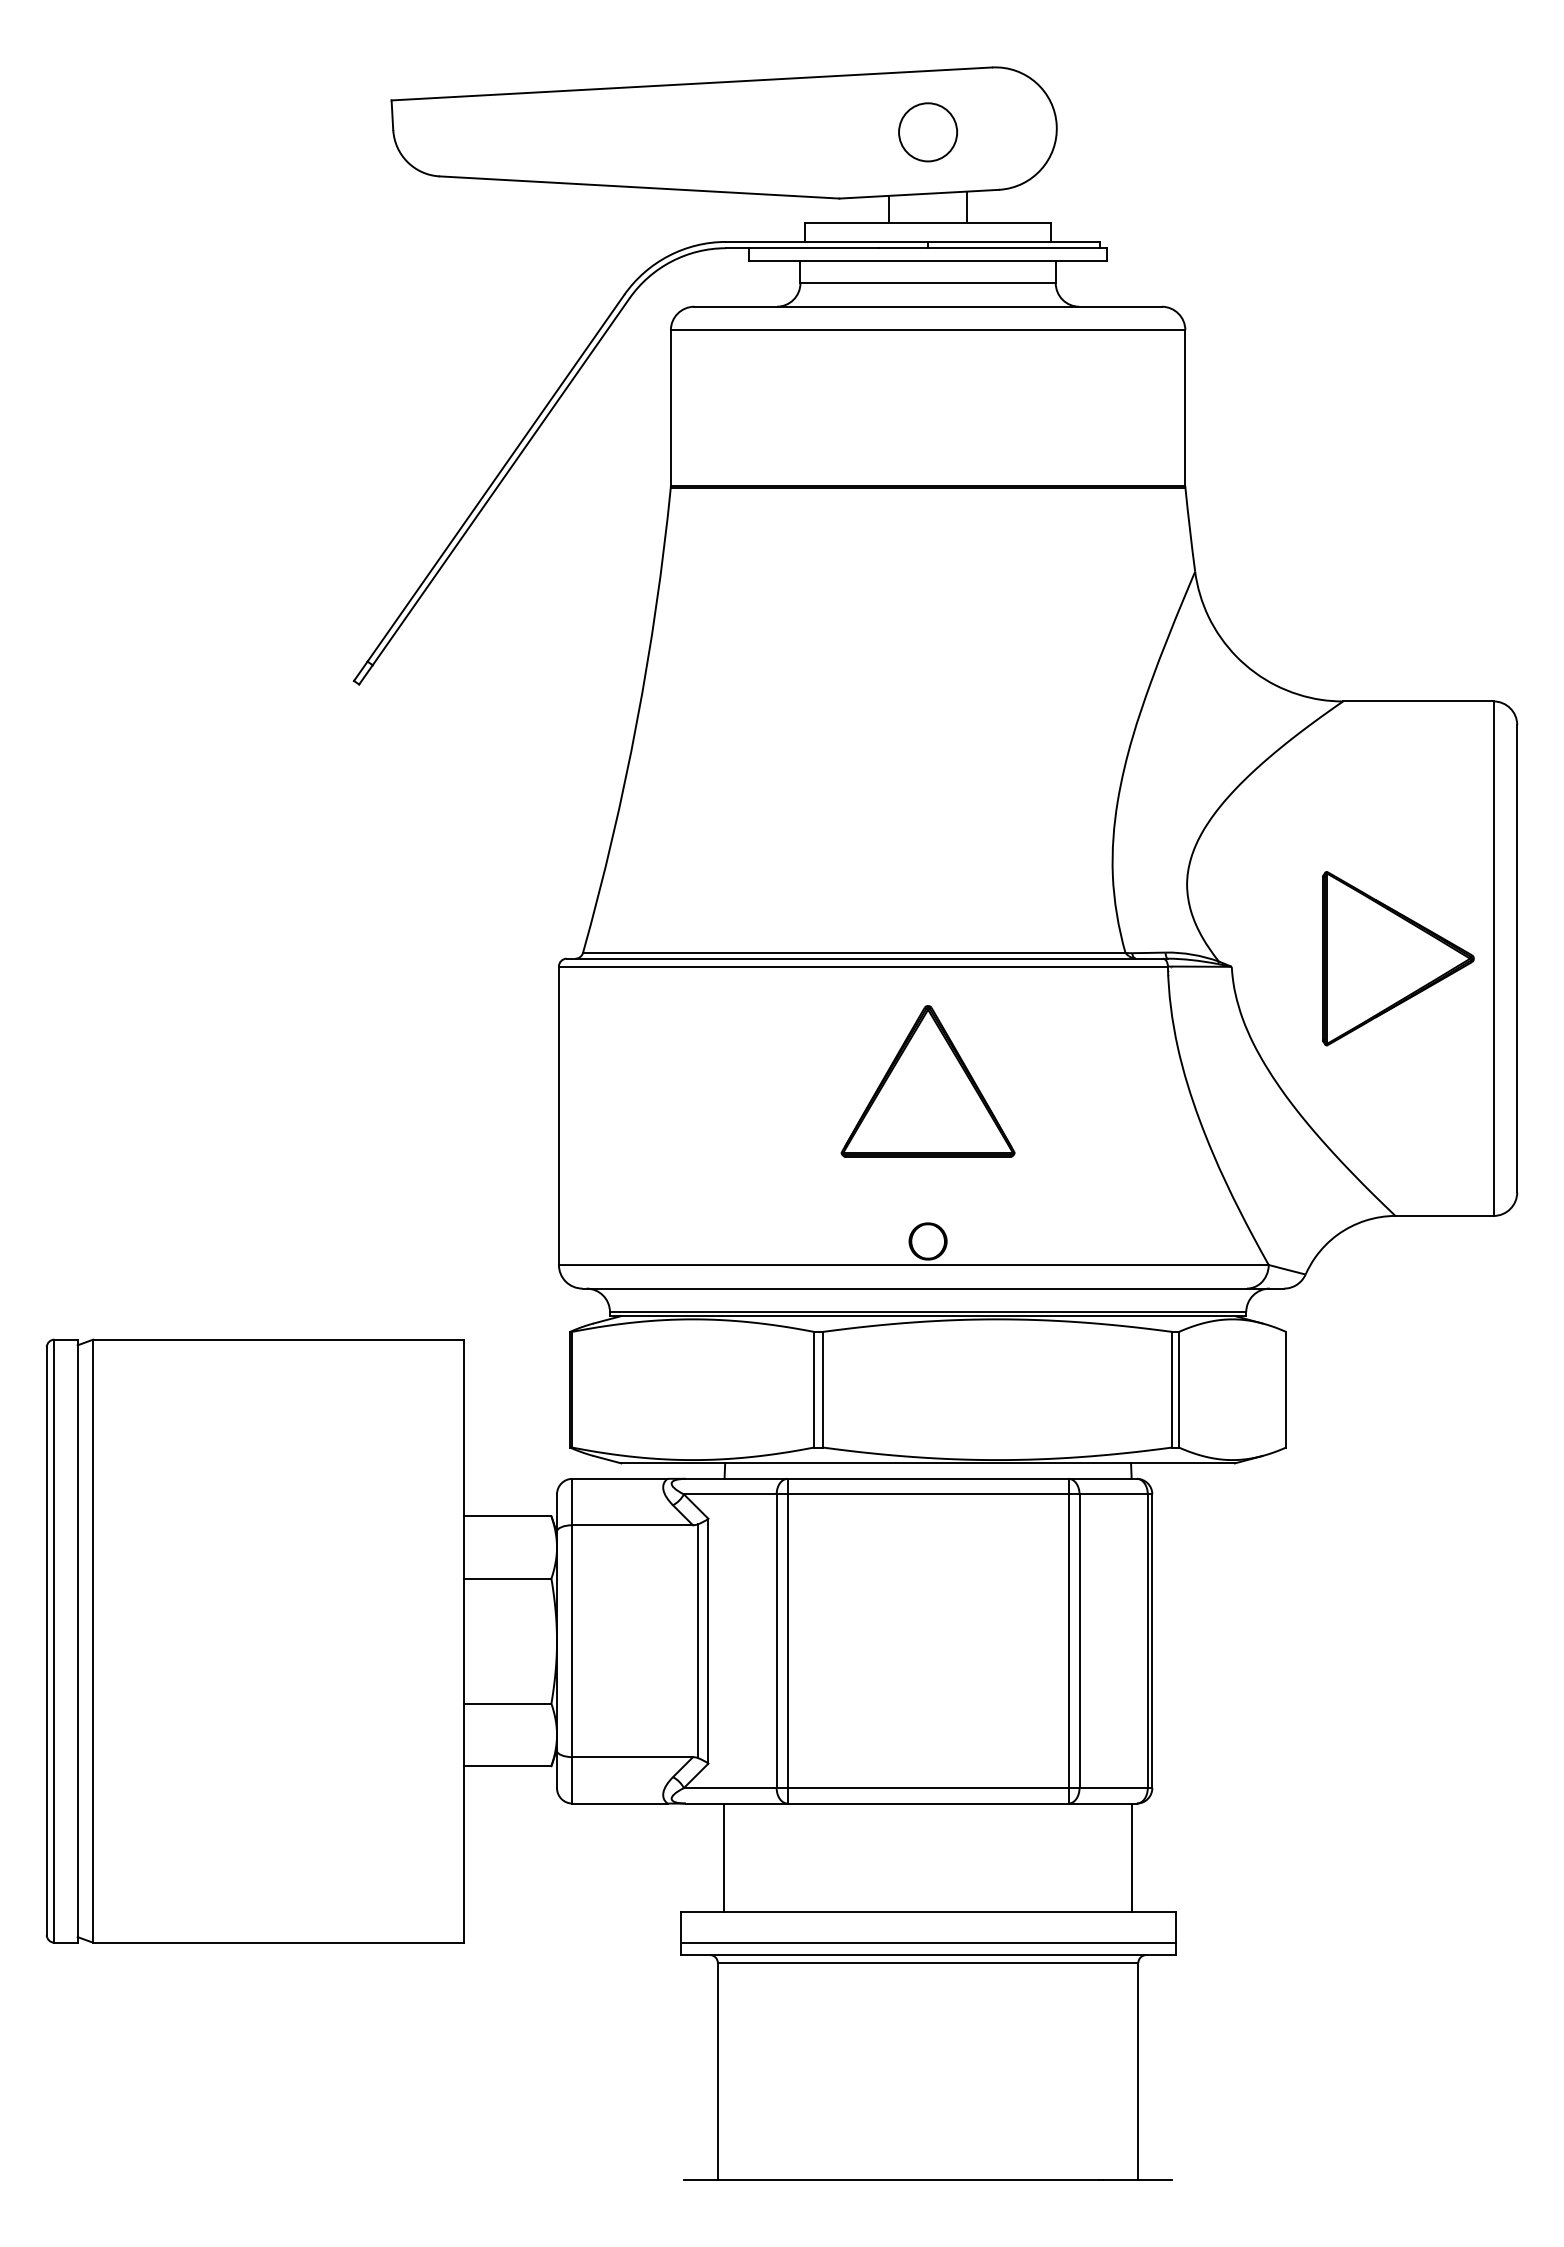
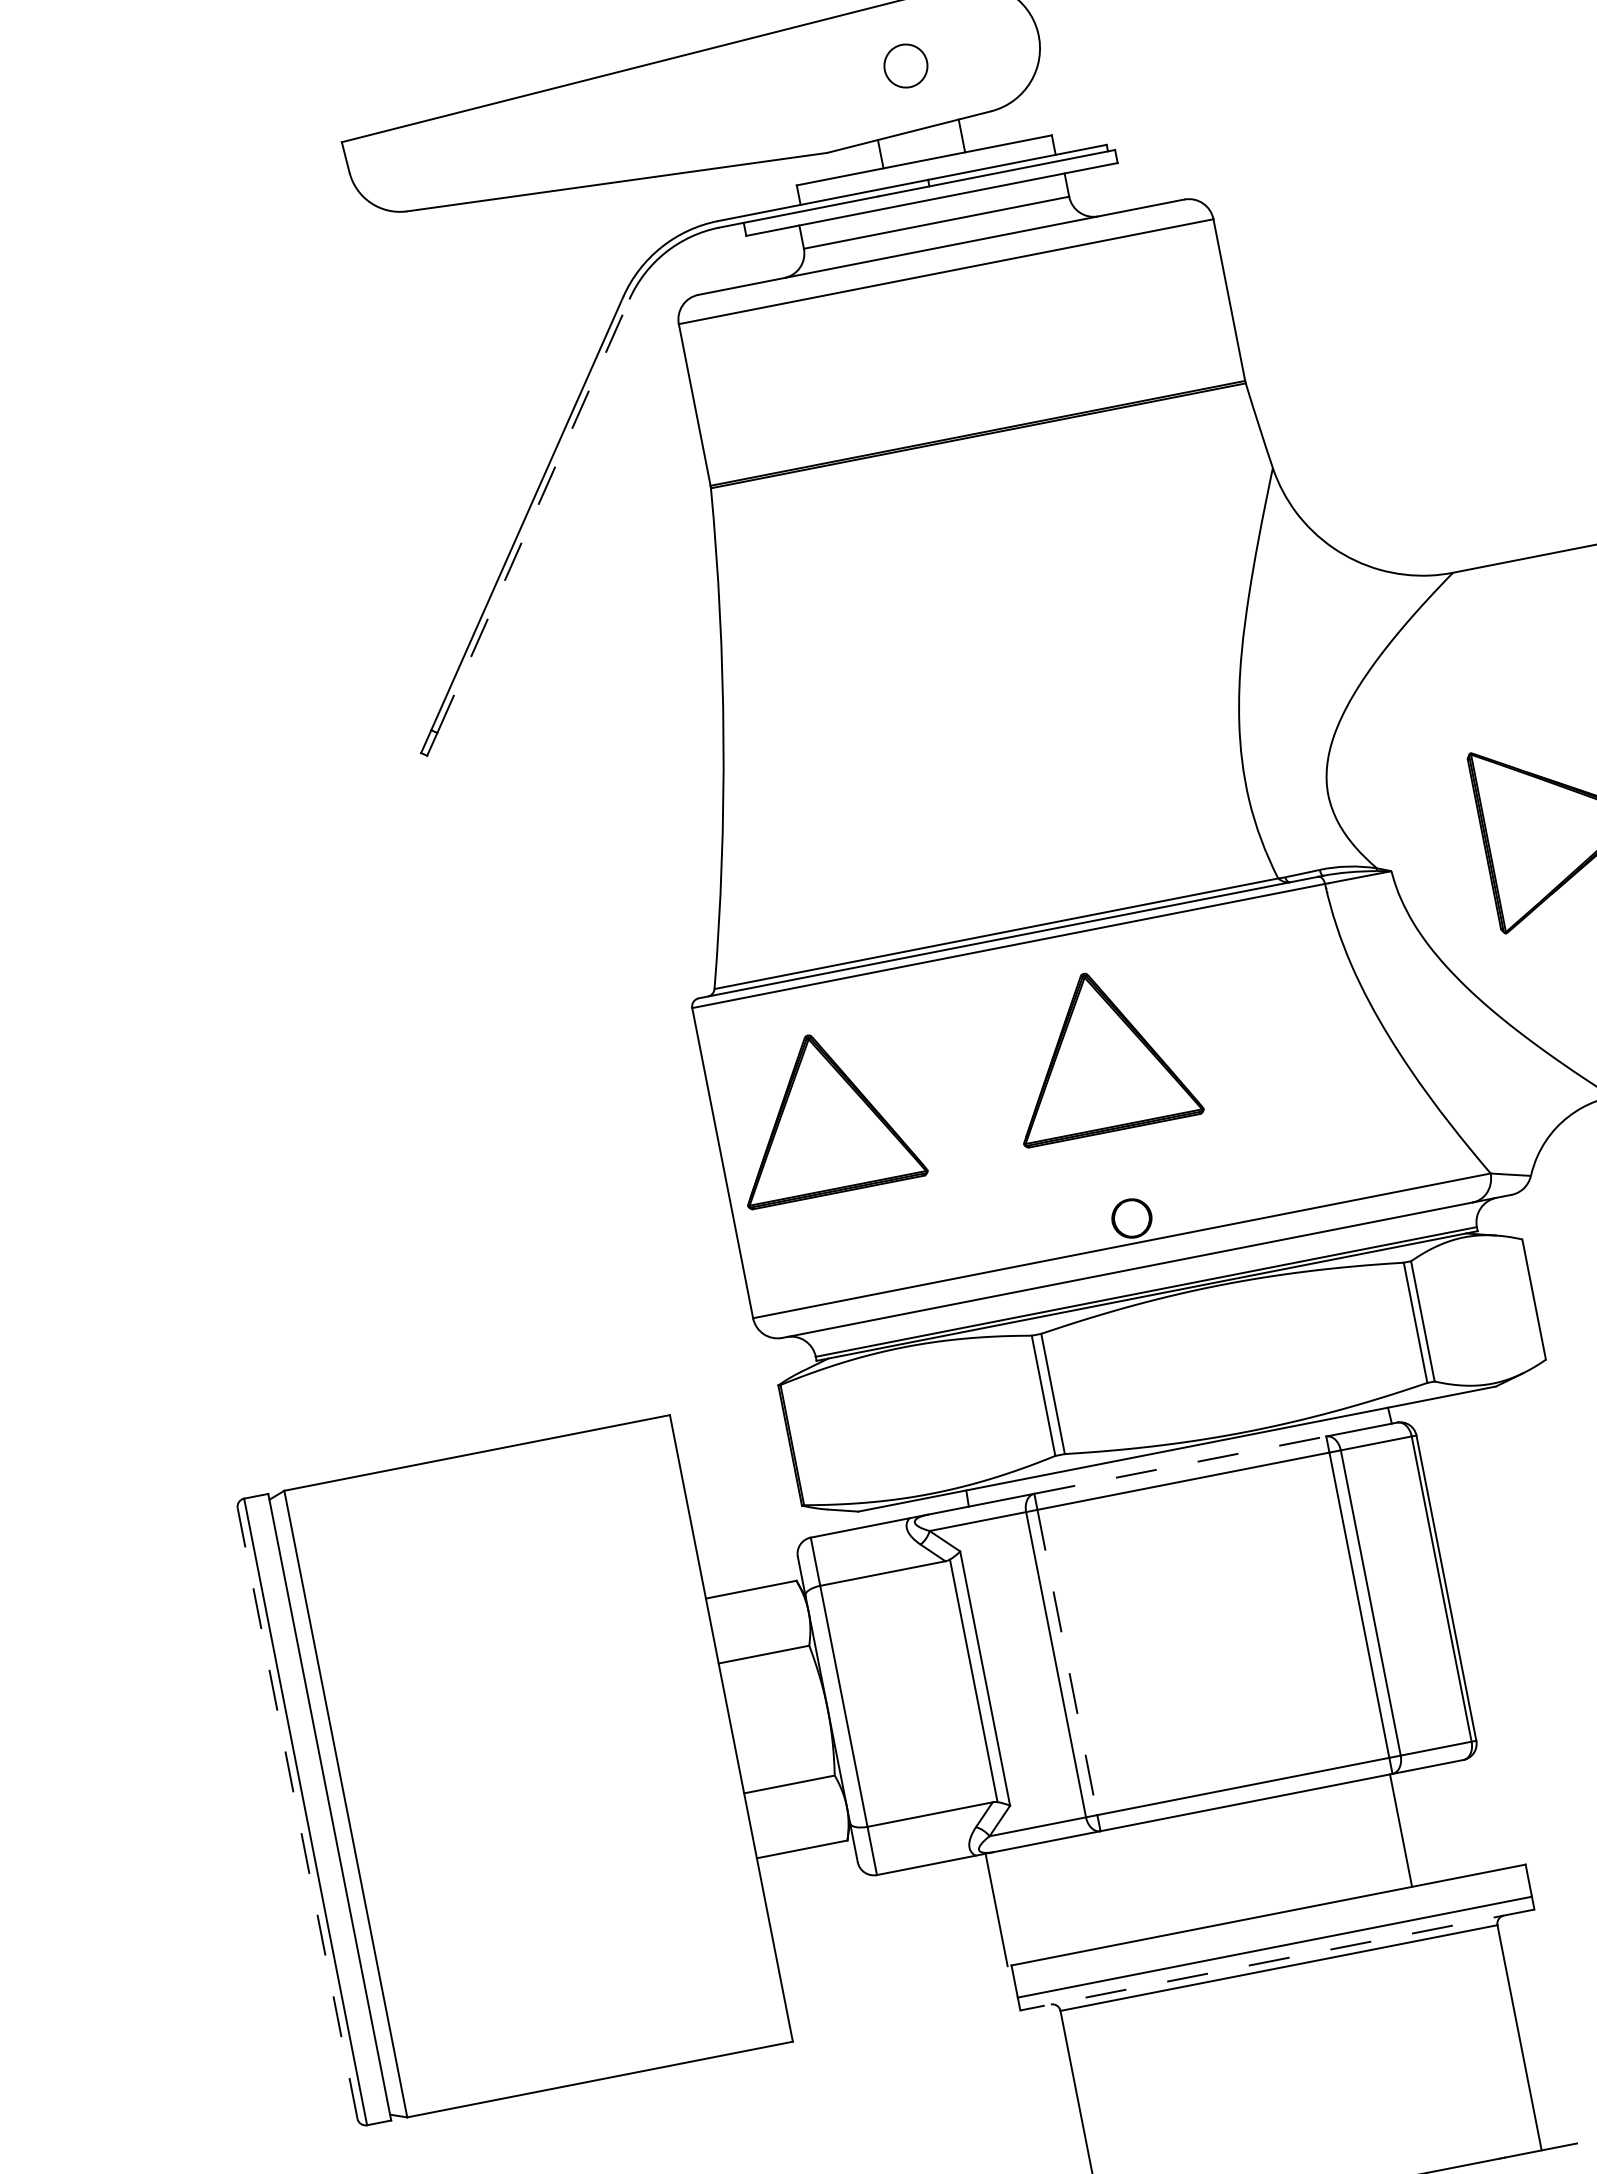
circle: (928, 132) -> (906, 66), size x0.7
line: (501, 481) -> (533, 515), solid -> dashed
part: (660, 1088) -> (822, 1114), added
line: (928, 1478) -> (1180, 1464), solid -> dashed
line: (46, 1641) -> (297, 1813), solid -> dashed
line: (787, 1641) -> (1067, 1662), solid -> dashed
line: (724, 1857) -> (997, 1909), moved
line: (1132, 1857) -> (1401, 1830), moved
line: (927, 1955) -> (1276, 1960), solid -> dashed

